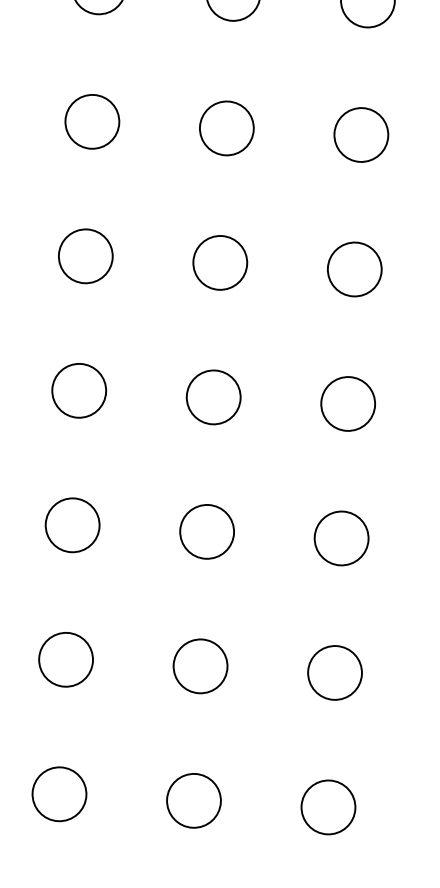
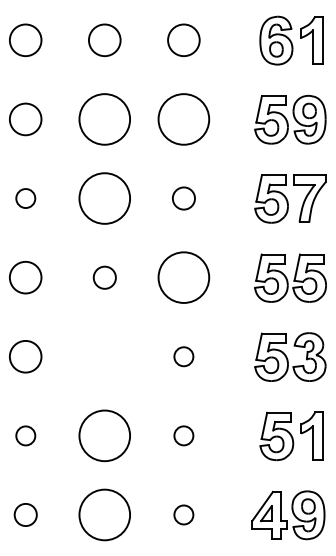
circle: (226, 128) -> (104, 119), size x1.6
circle: (360, 135) -> (183, 119), size x1.6
circle: (85, 256) -> (25, 198), size x0.6
circle: (219, 262) -> (104, 198), size x1.6
circle: (354, 269) -> (183, 198), size x0.7
circle: (213, 397) -> (104, 277), size x0.7
circle: (347, 403) -> (183, 277), size x1.6
circle: (206, 531) -> (104, 356), removed
circle: (340, 537) -> (183, 356), size x0.6
circle: (65, 659) -> (25, 435), size x0.6
circle: (200, 665) -> (104, 435), size x1.6
circle: (334, 672) -> (183, 435), size x0.6
circle: (59, 793) -> (25, 514), size x0.7
circle: (193, 800) -> (104, 514), size x1.6
circle: (327, 806) -> (183, 514), size x0.6

